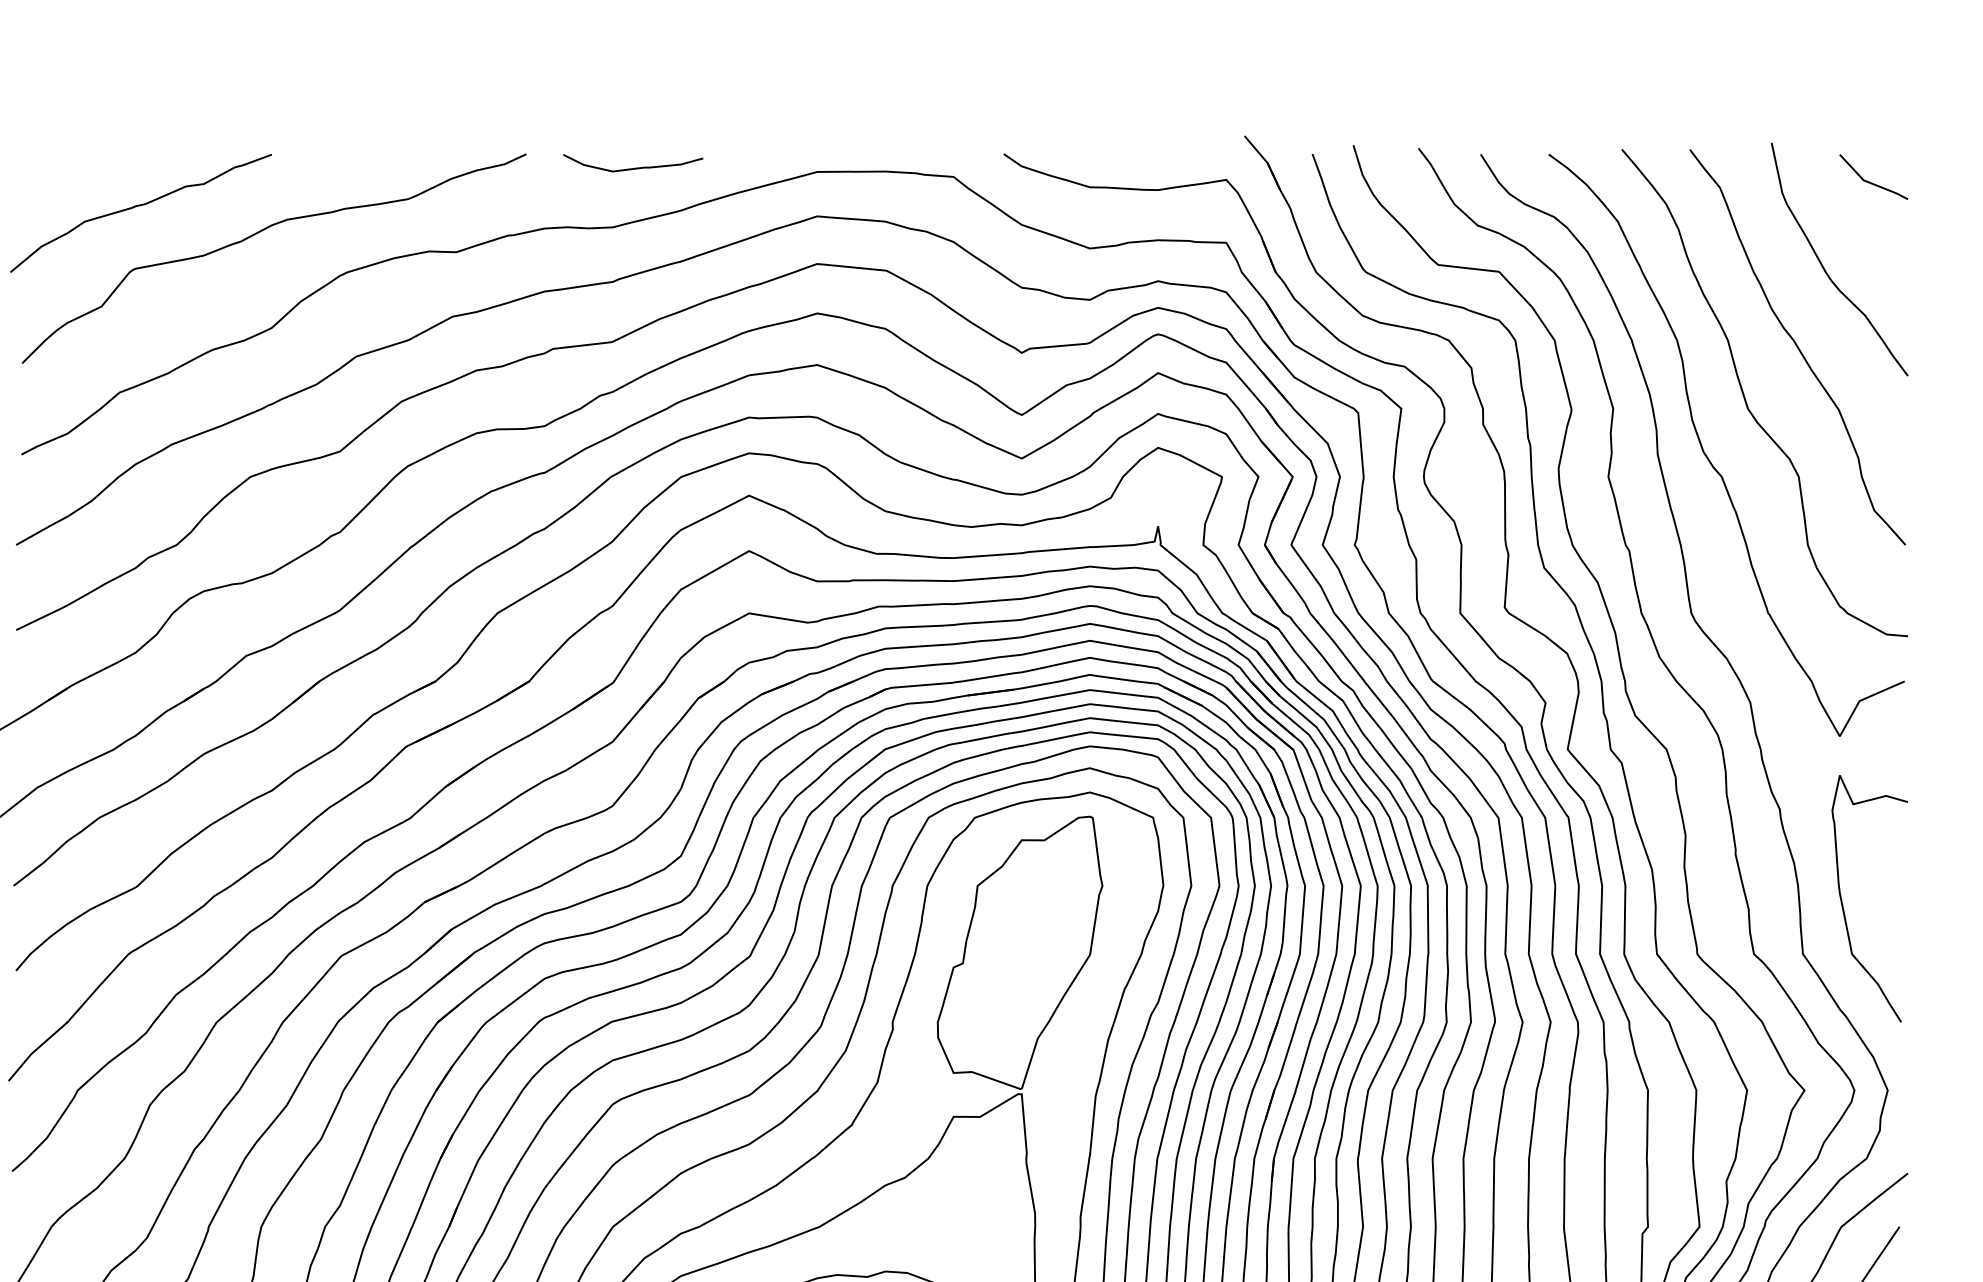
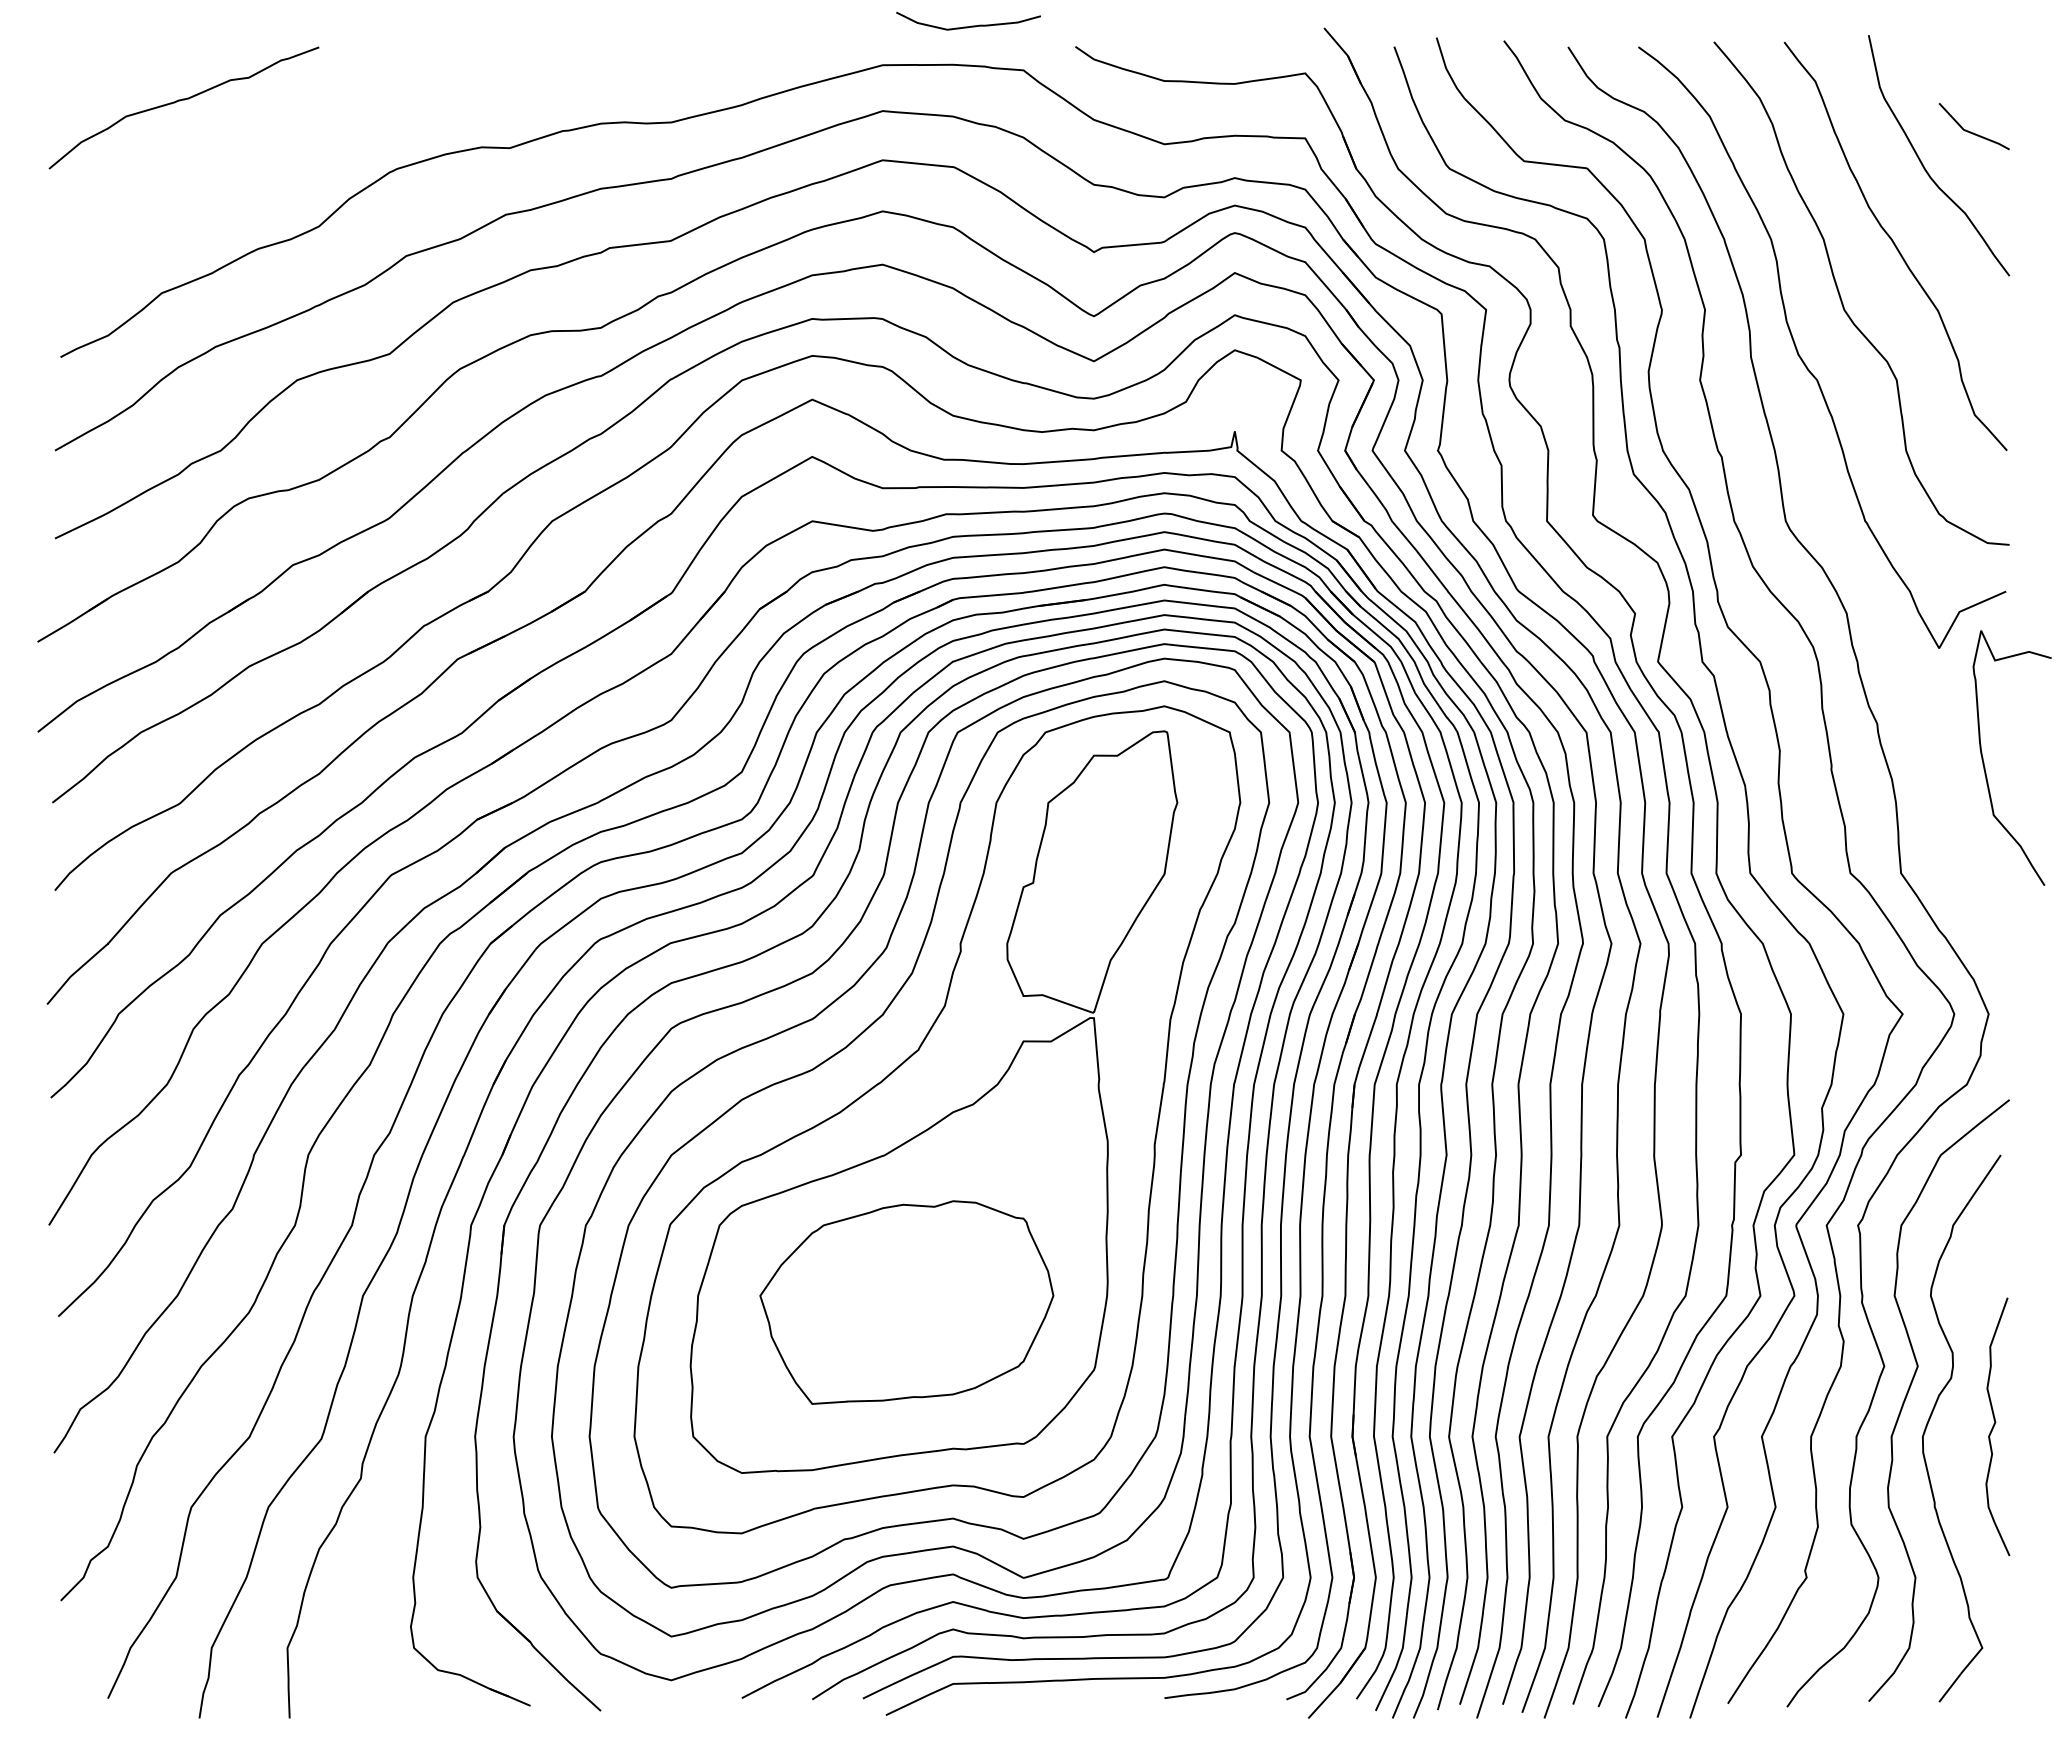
curve: (636, 167) -> (971, 25), moved
line: (1871, 181) -> (1971, 131), moved
curve: (257, 234) -> (304, 129), removed
curve: (1843, 903) -> (1984, 762), moved

